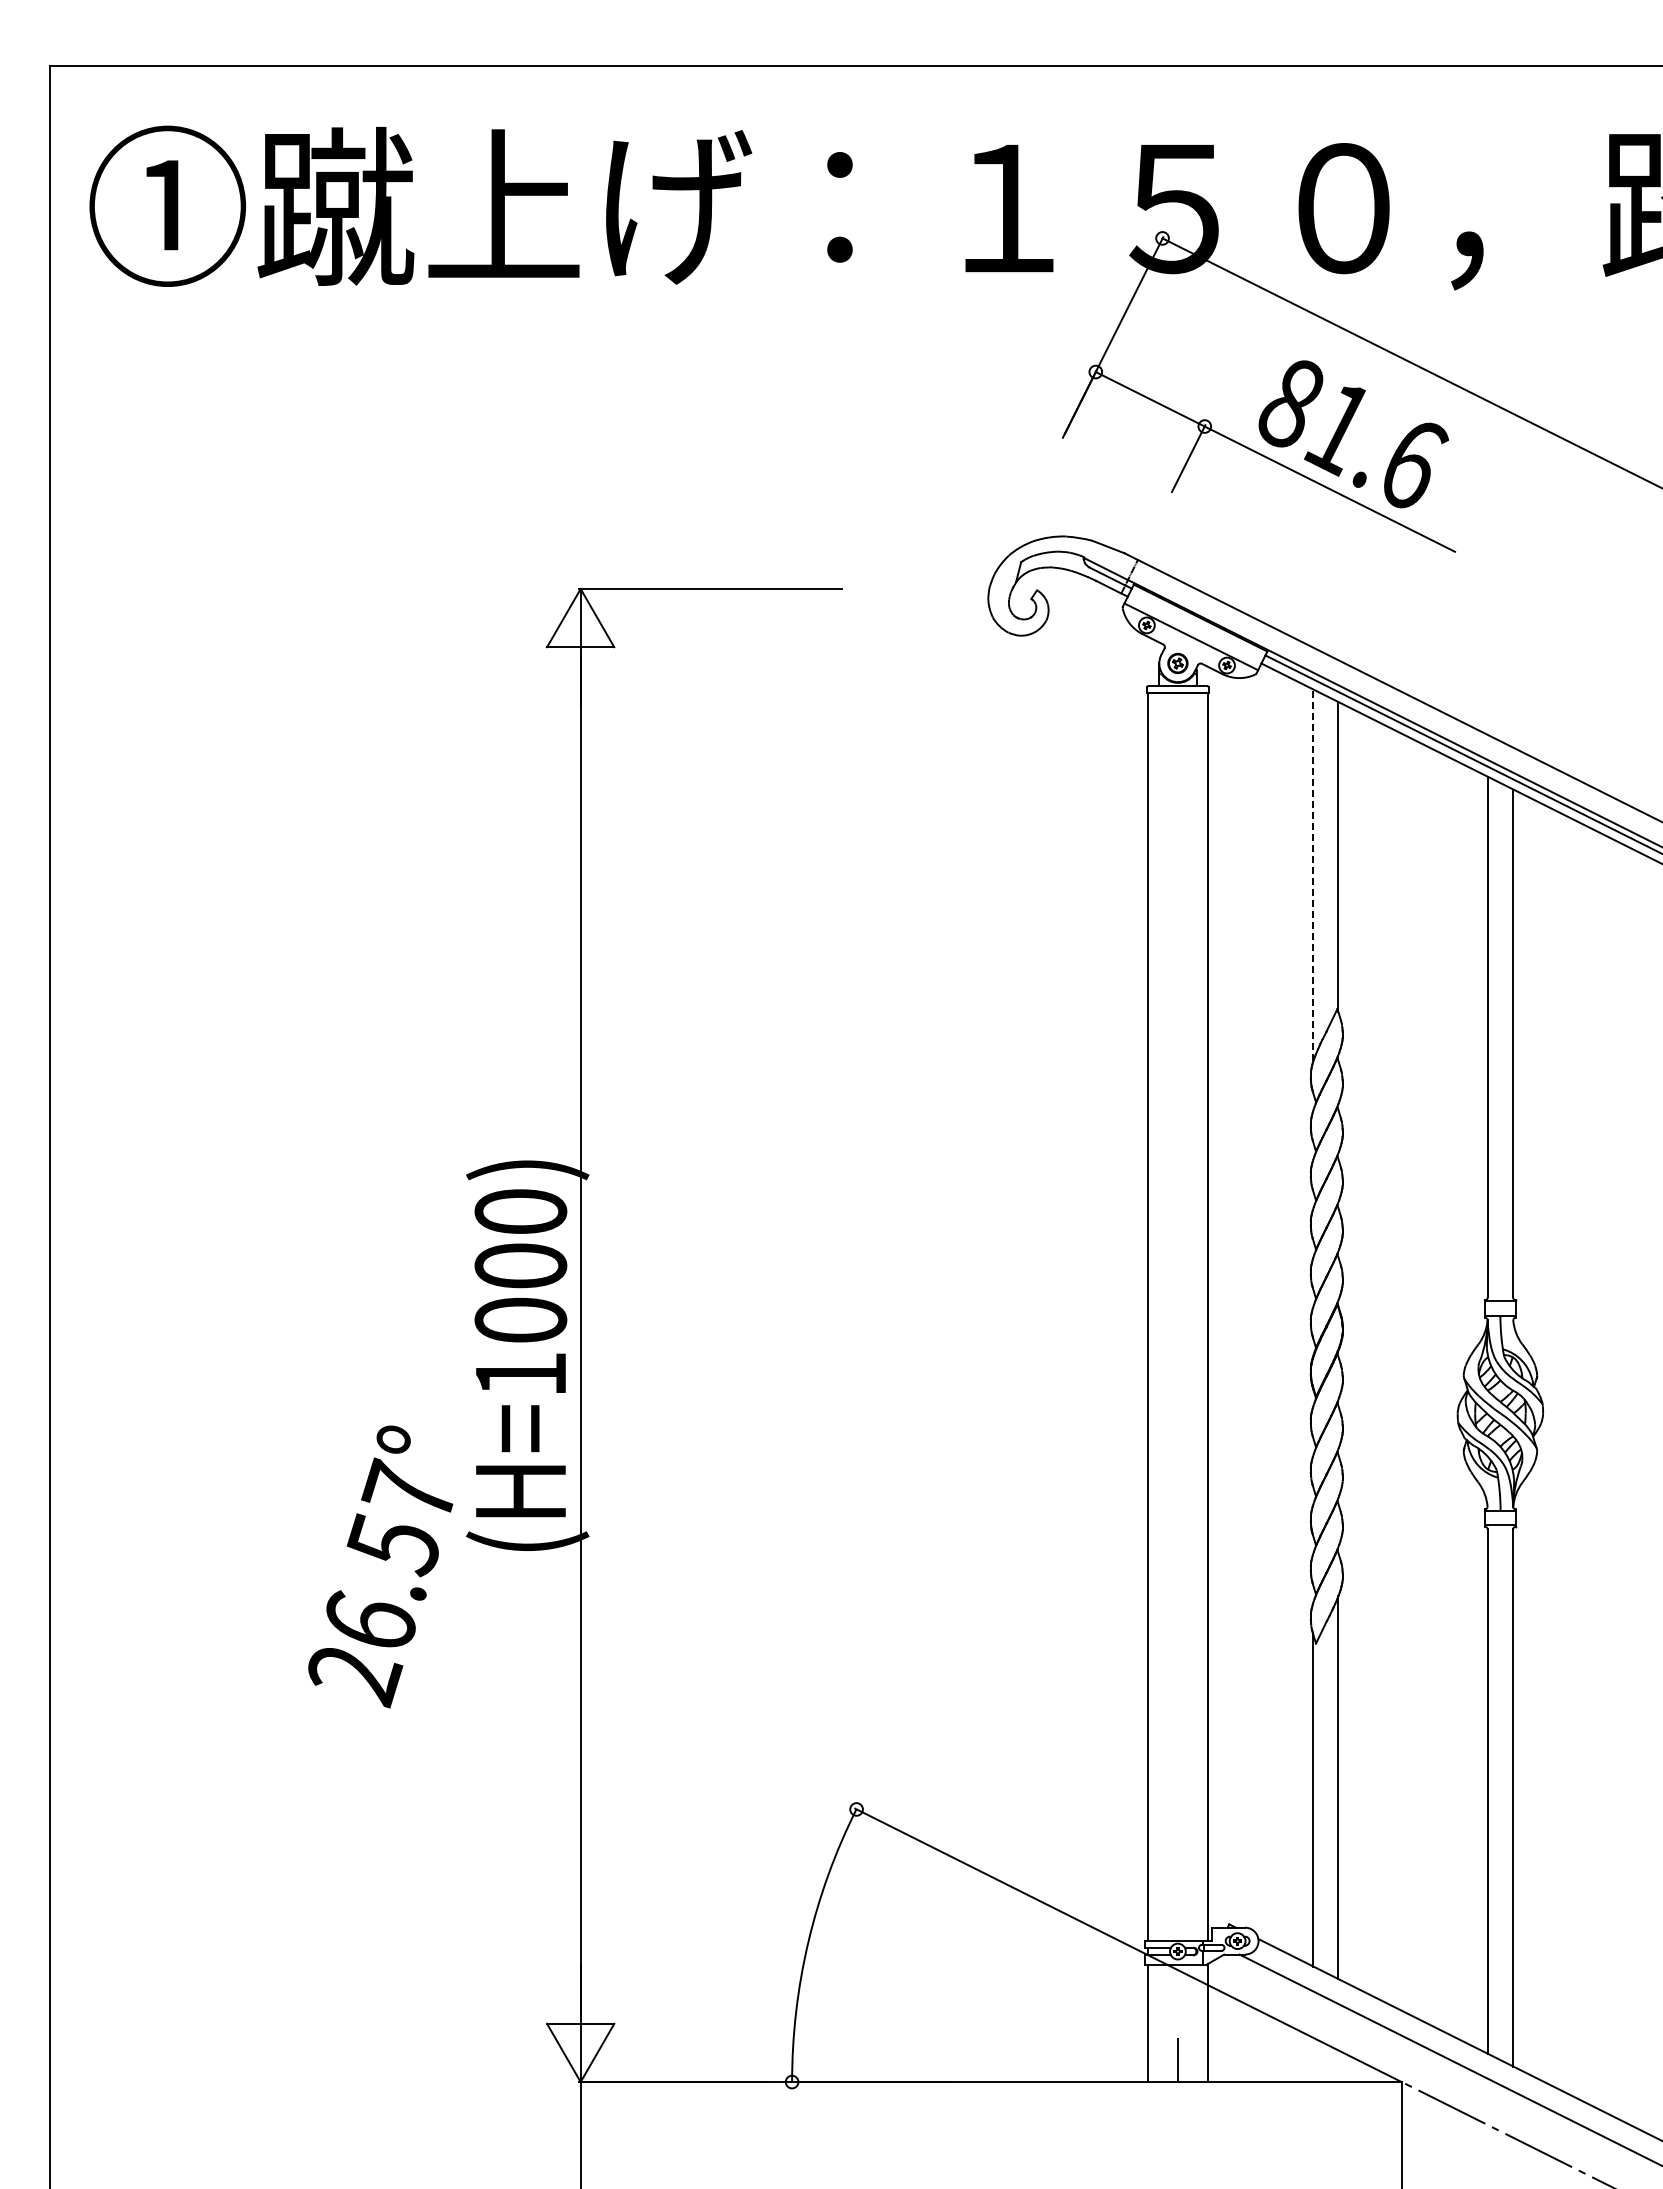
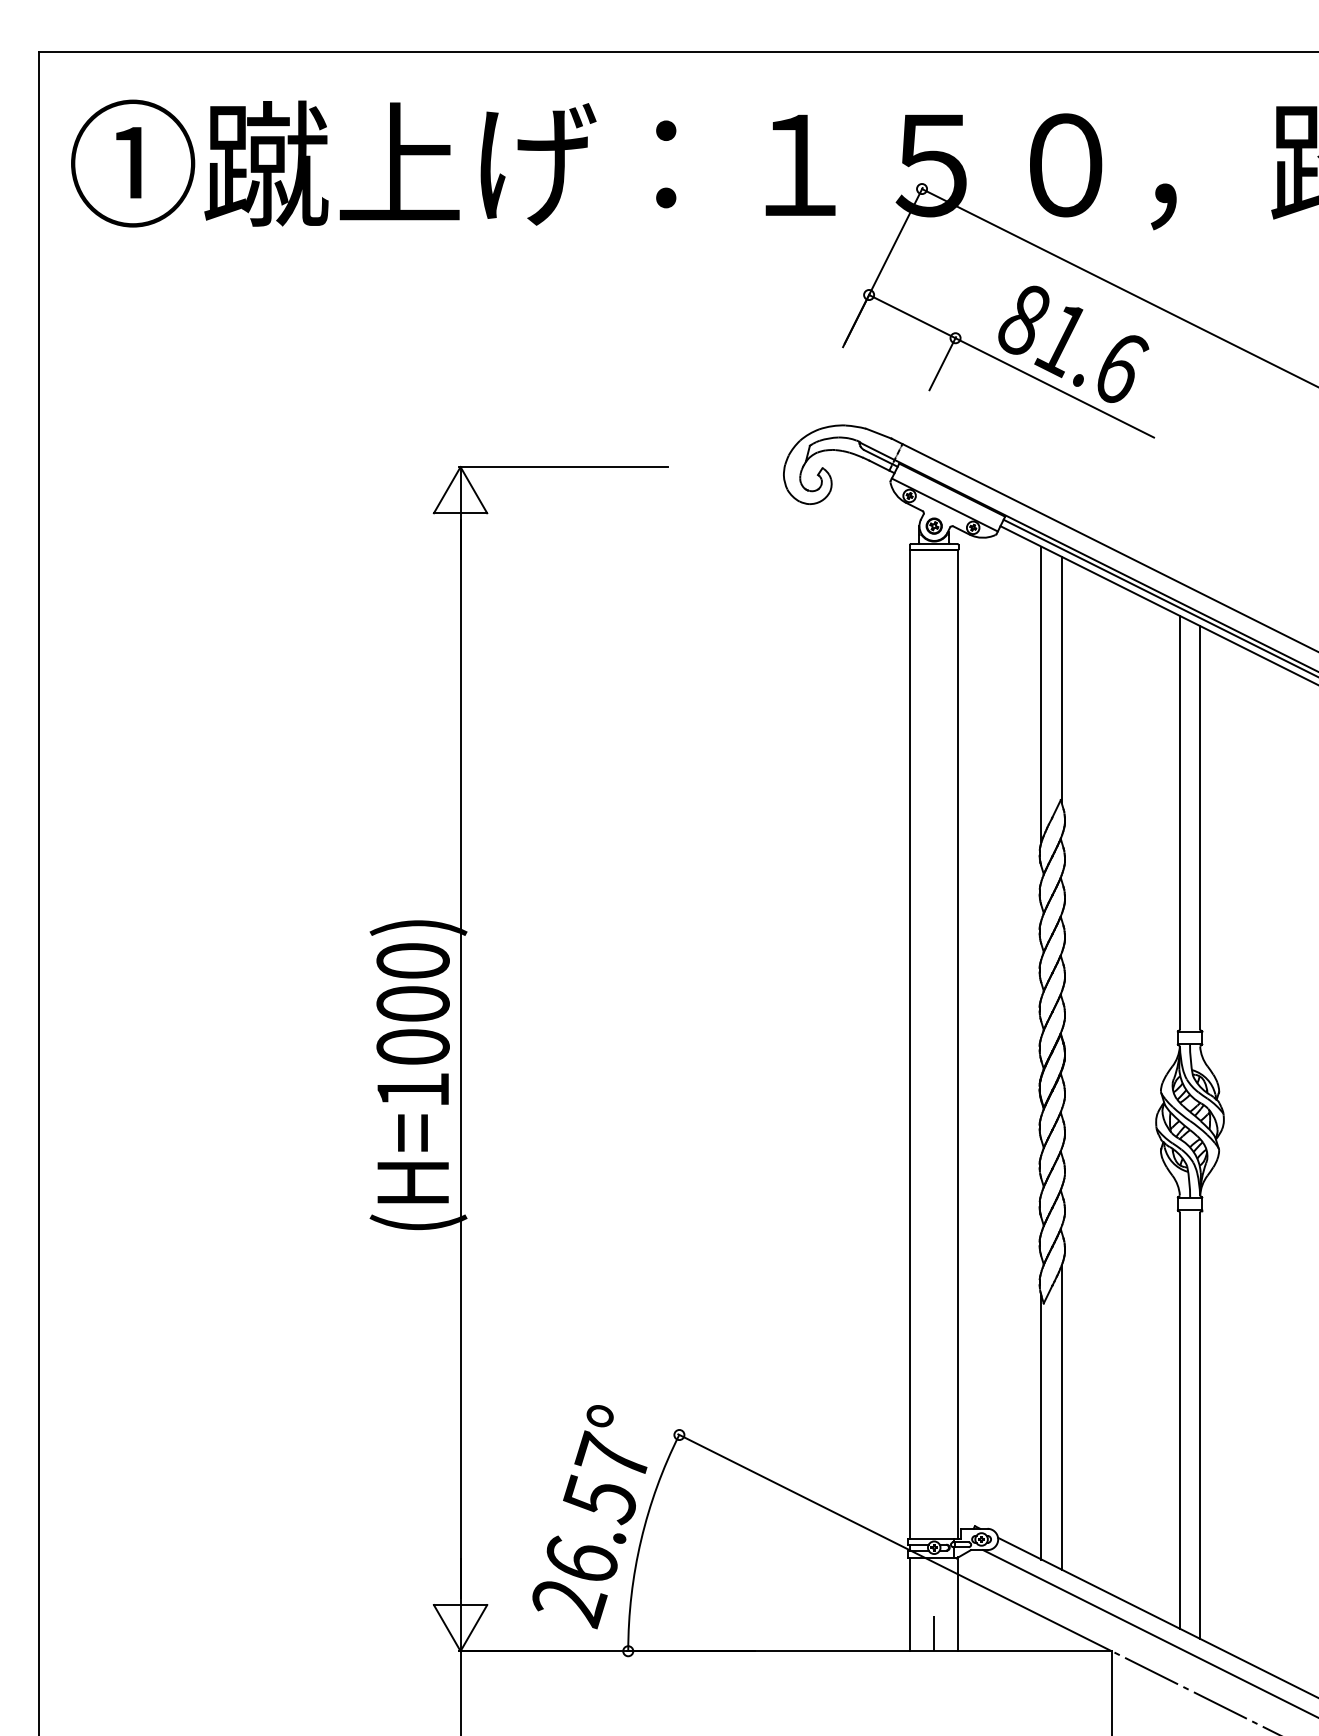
line: (1313, 875) -> (1041, 694), dashed -> solid
text: (380, 1566) -> (589, 1516), moved

